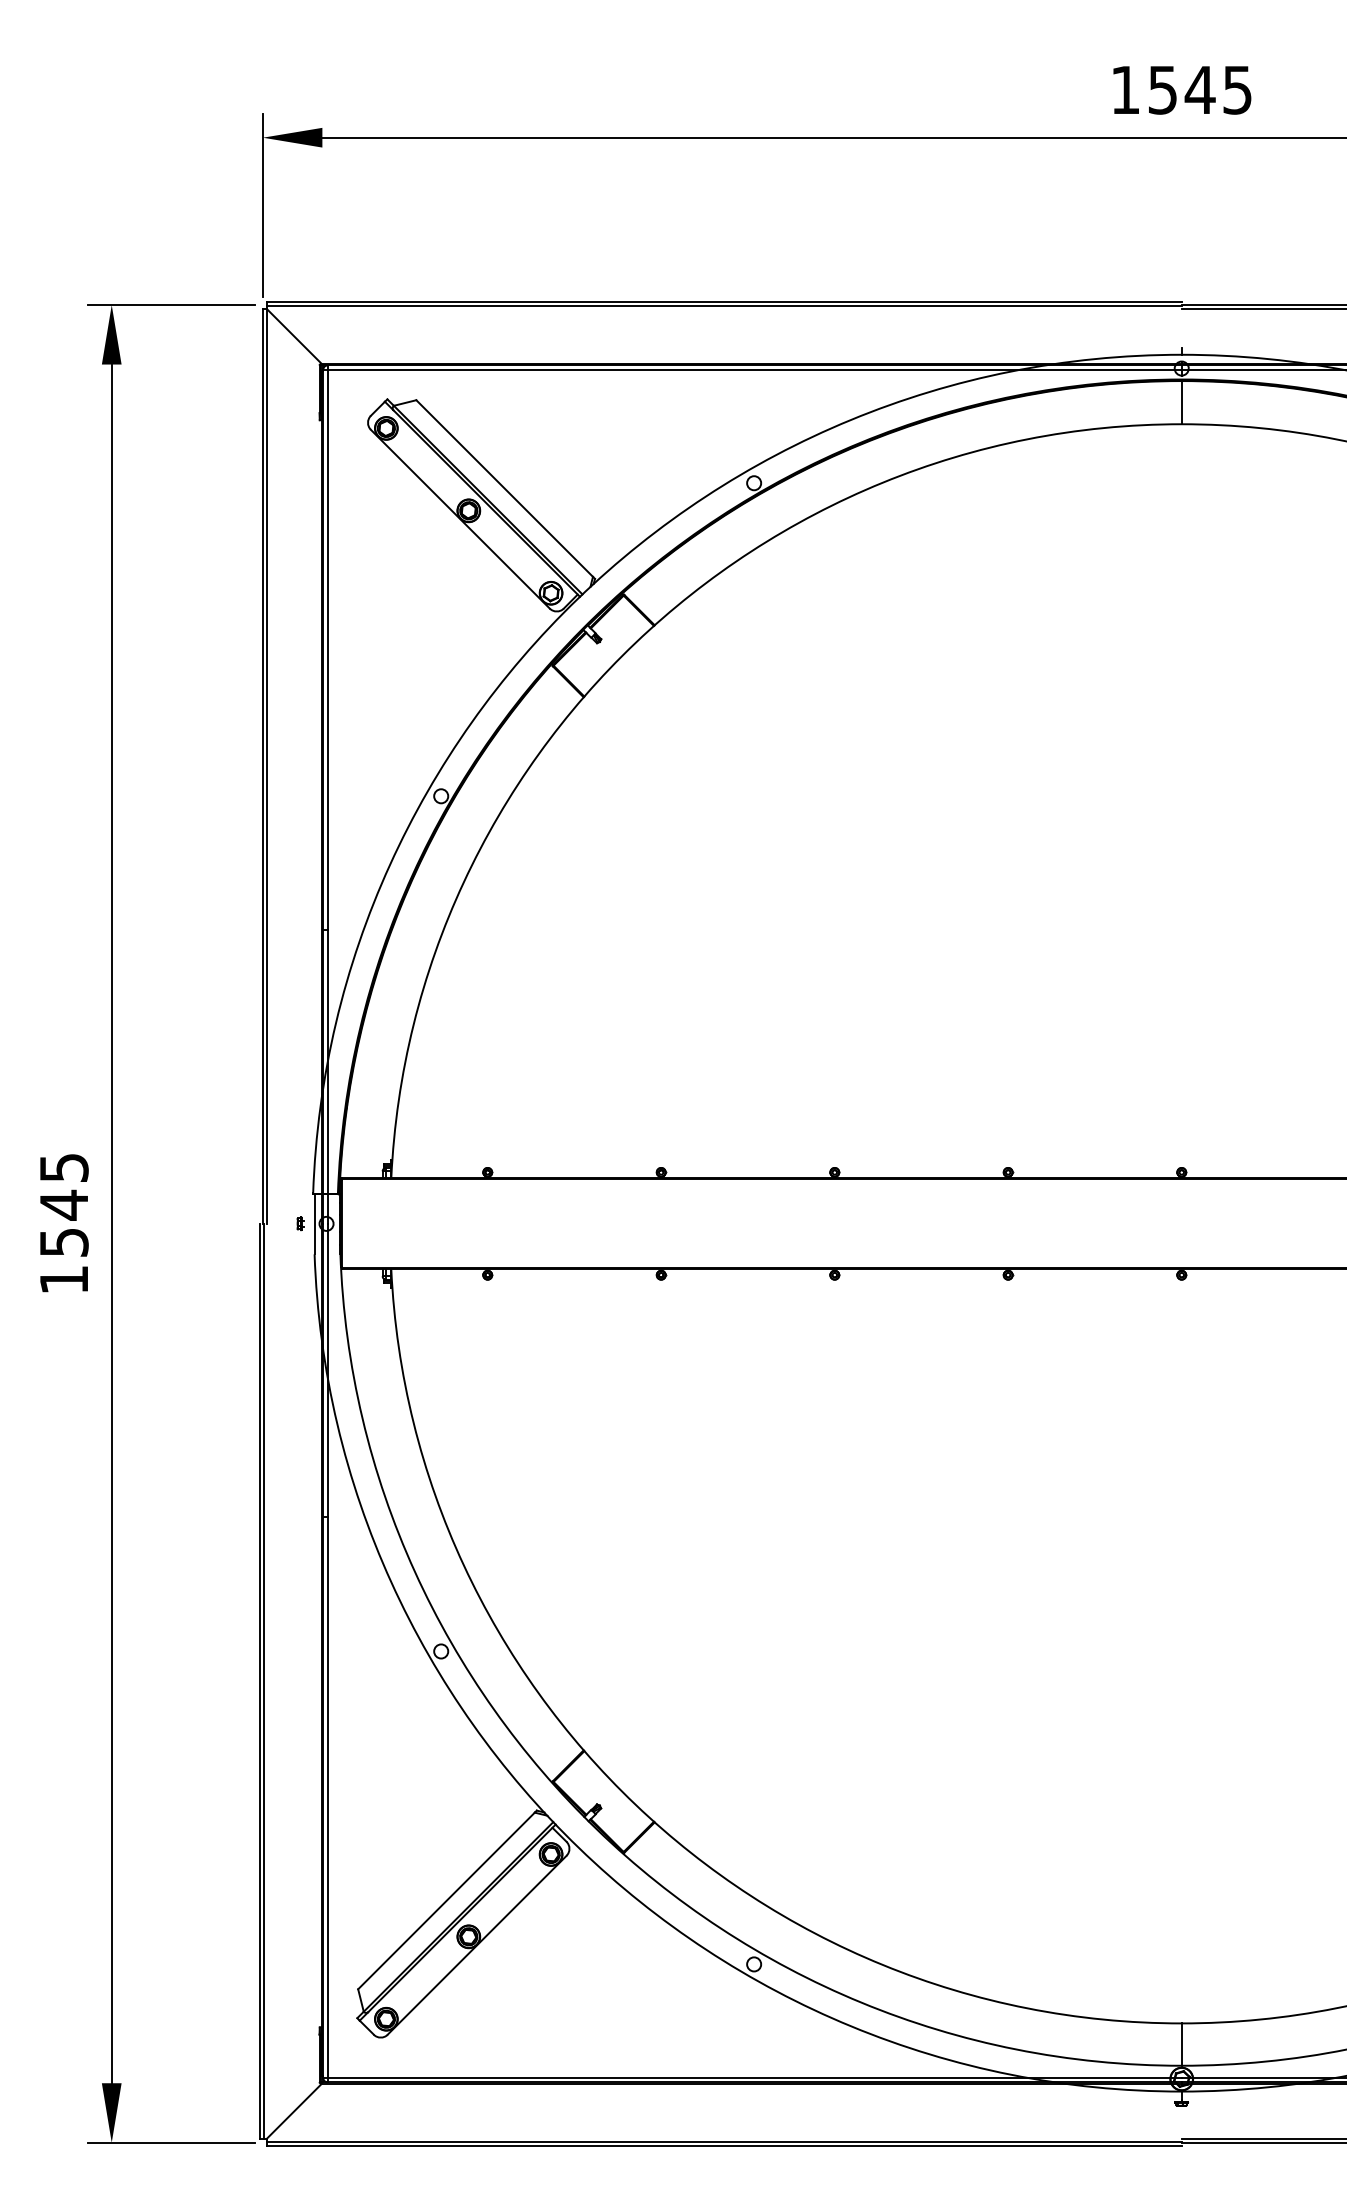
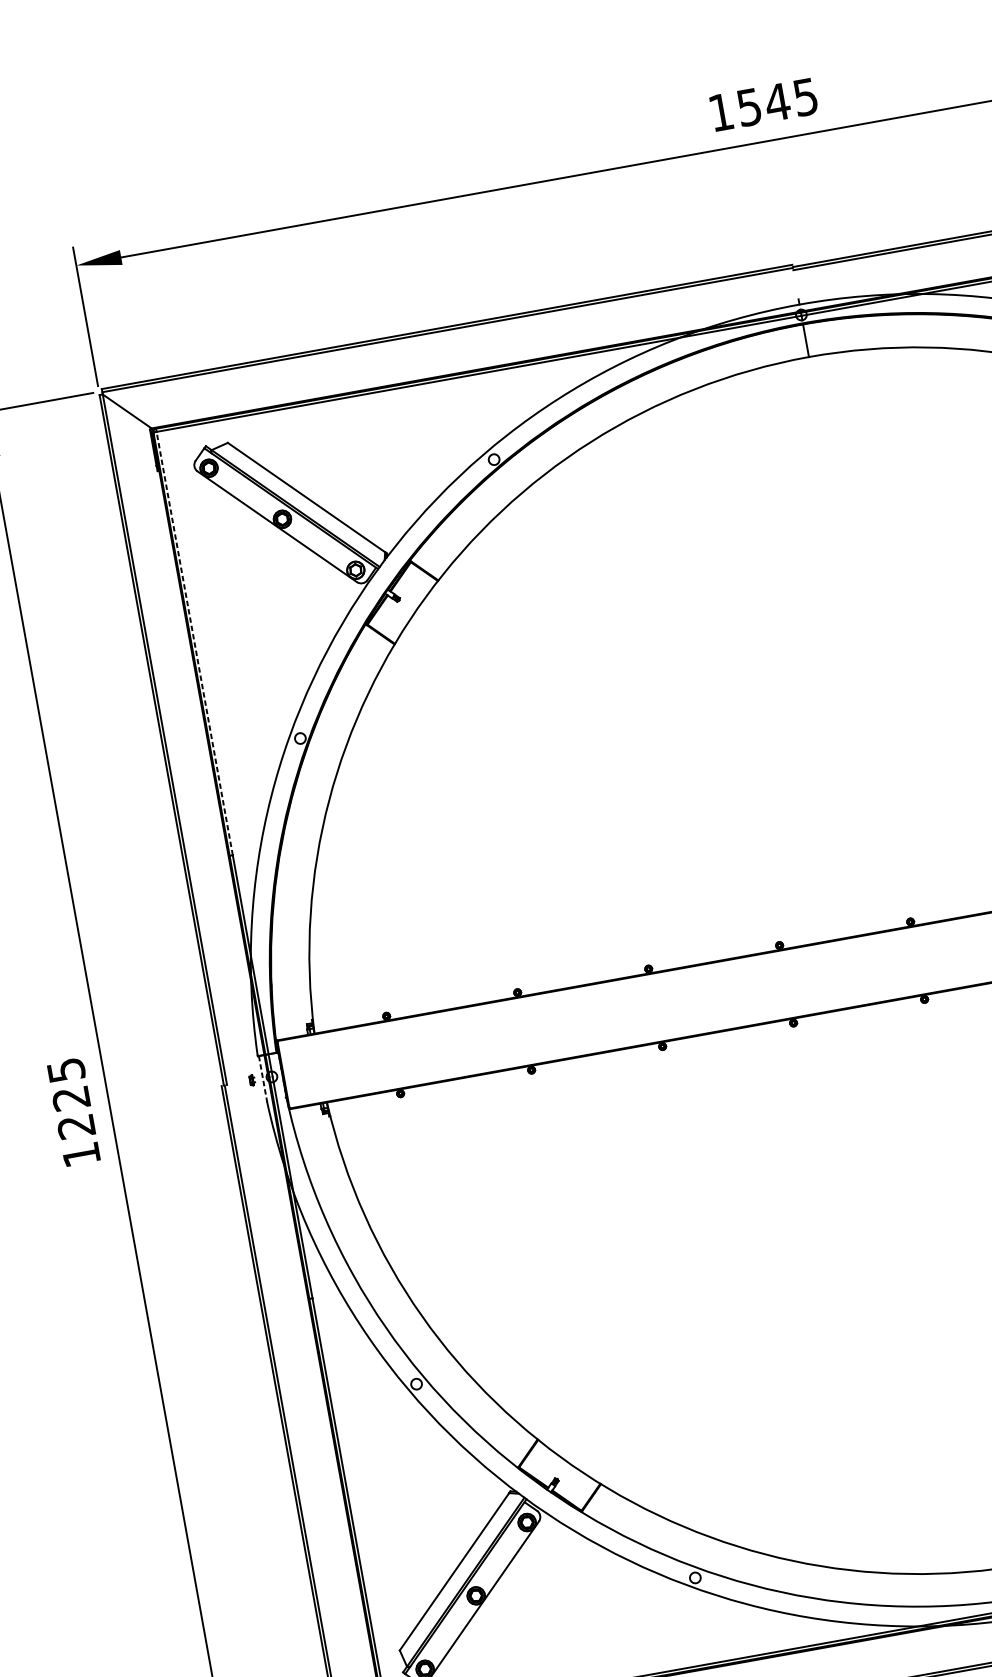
line: (327, 649) -> (194, 643), solid -> dashed
text: (63, 1222) -> (73, 1111), 1545 -> 1225
line: (314, 1223) -> (262, 1078), solid -> dashed

